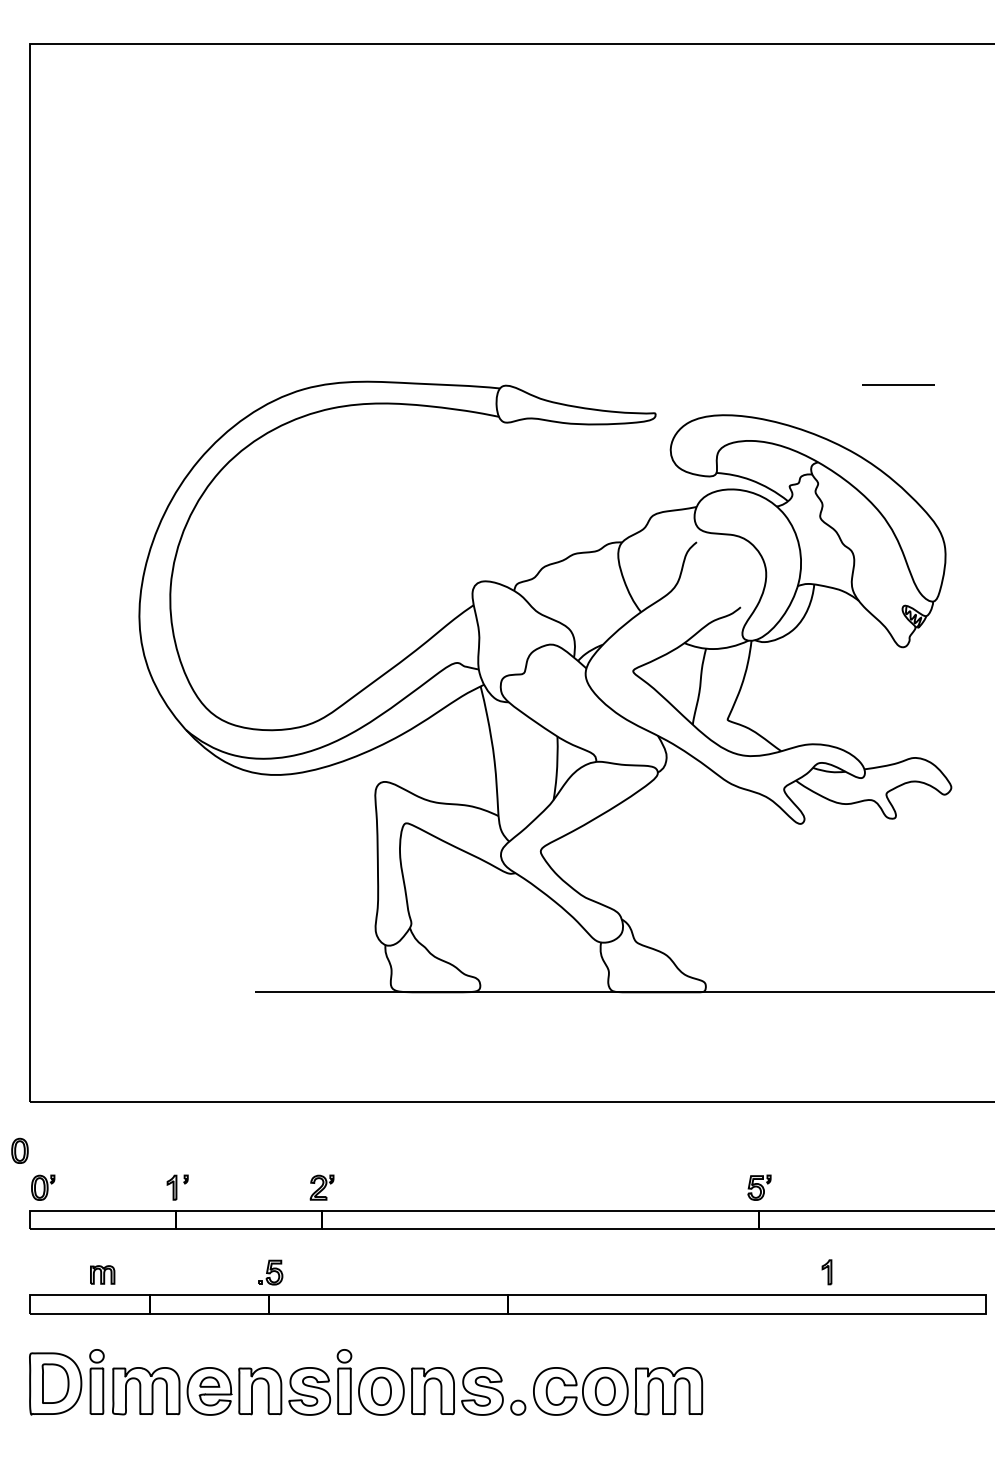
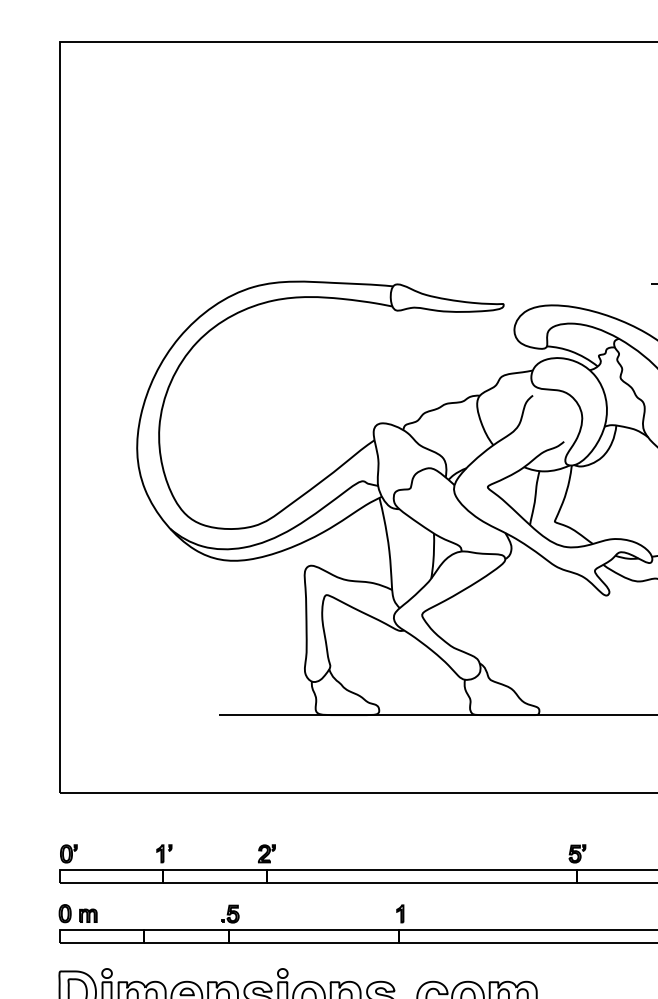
part: (19, 1150) -> (64, 913), moved
part: (826, 1272) -> (399, 914), moved
part: (102, 1274) -> (88, 915), moved

